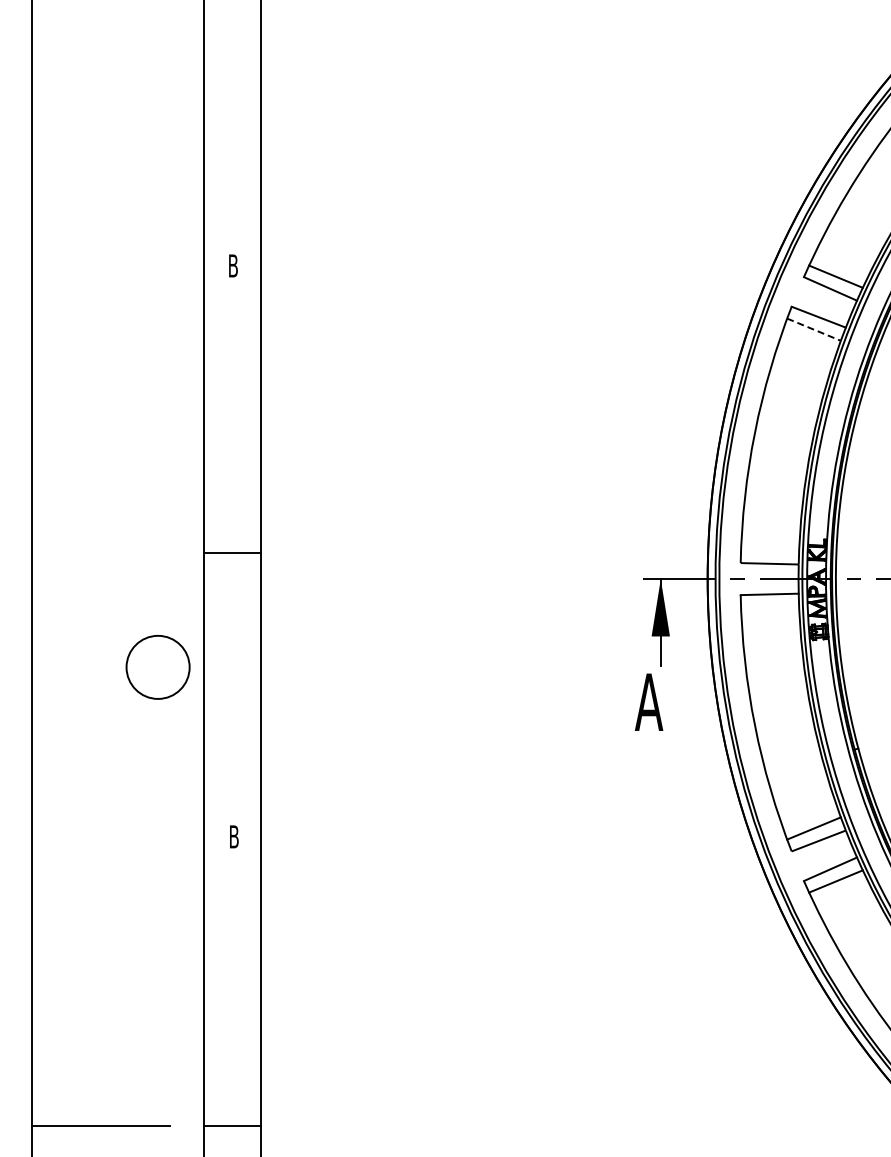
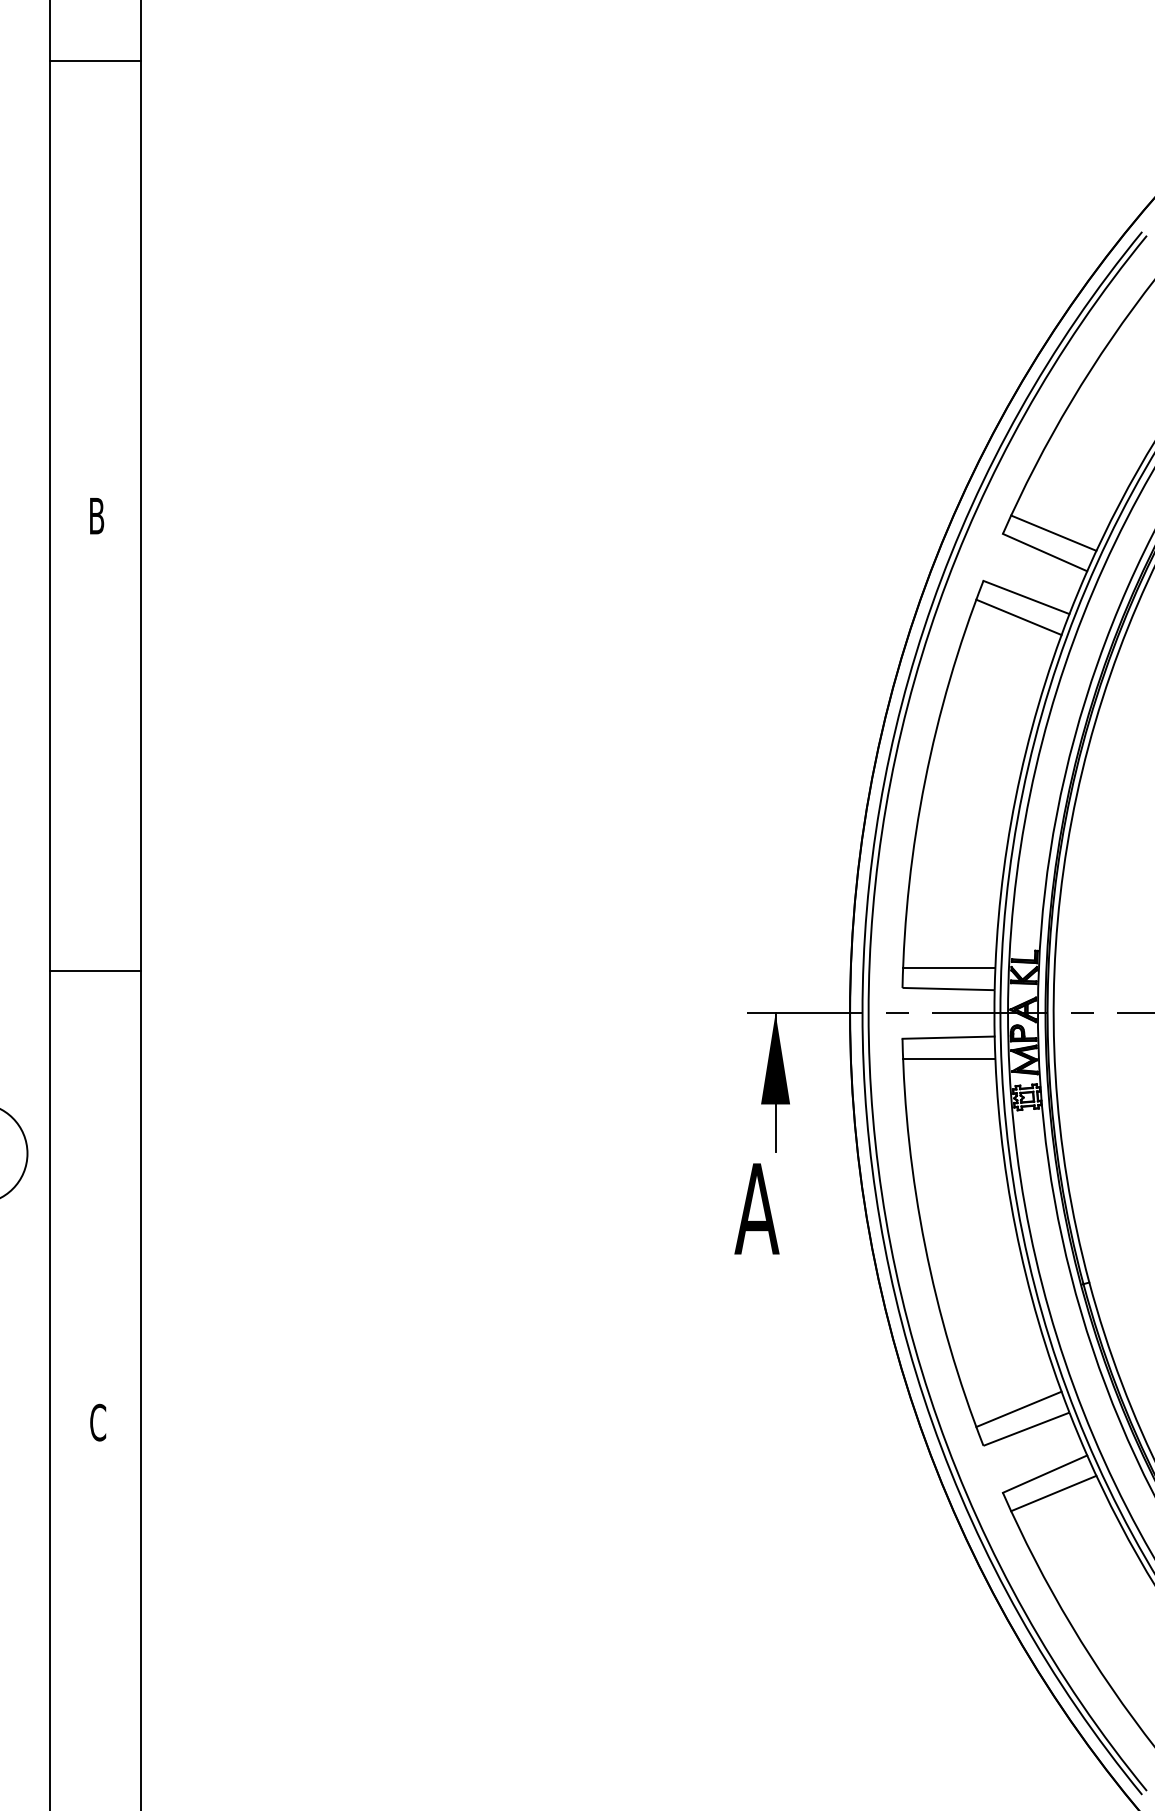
line: (814, 329) -> (1019, 617), dashed -> solid
line: (770, 550) -> (949, 967), added
line: (770, 607) -> (949, 1058), added
text: (234, 836) -> (98, 1422), B -> C

